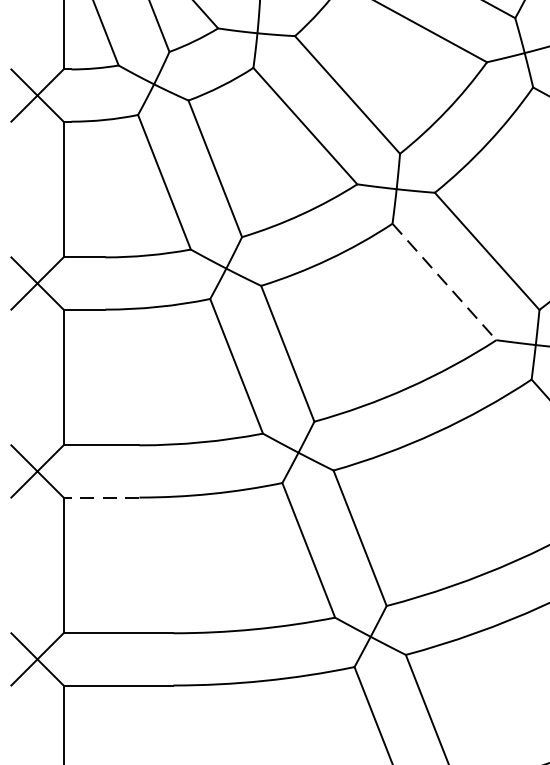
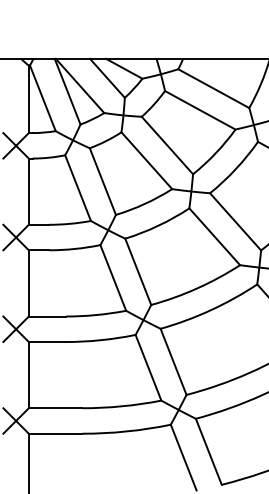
line: (446, 283) -> (215, 237), dashed -> solid
line: (101, 498) -> (47, 342), dashed -> solid

